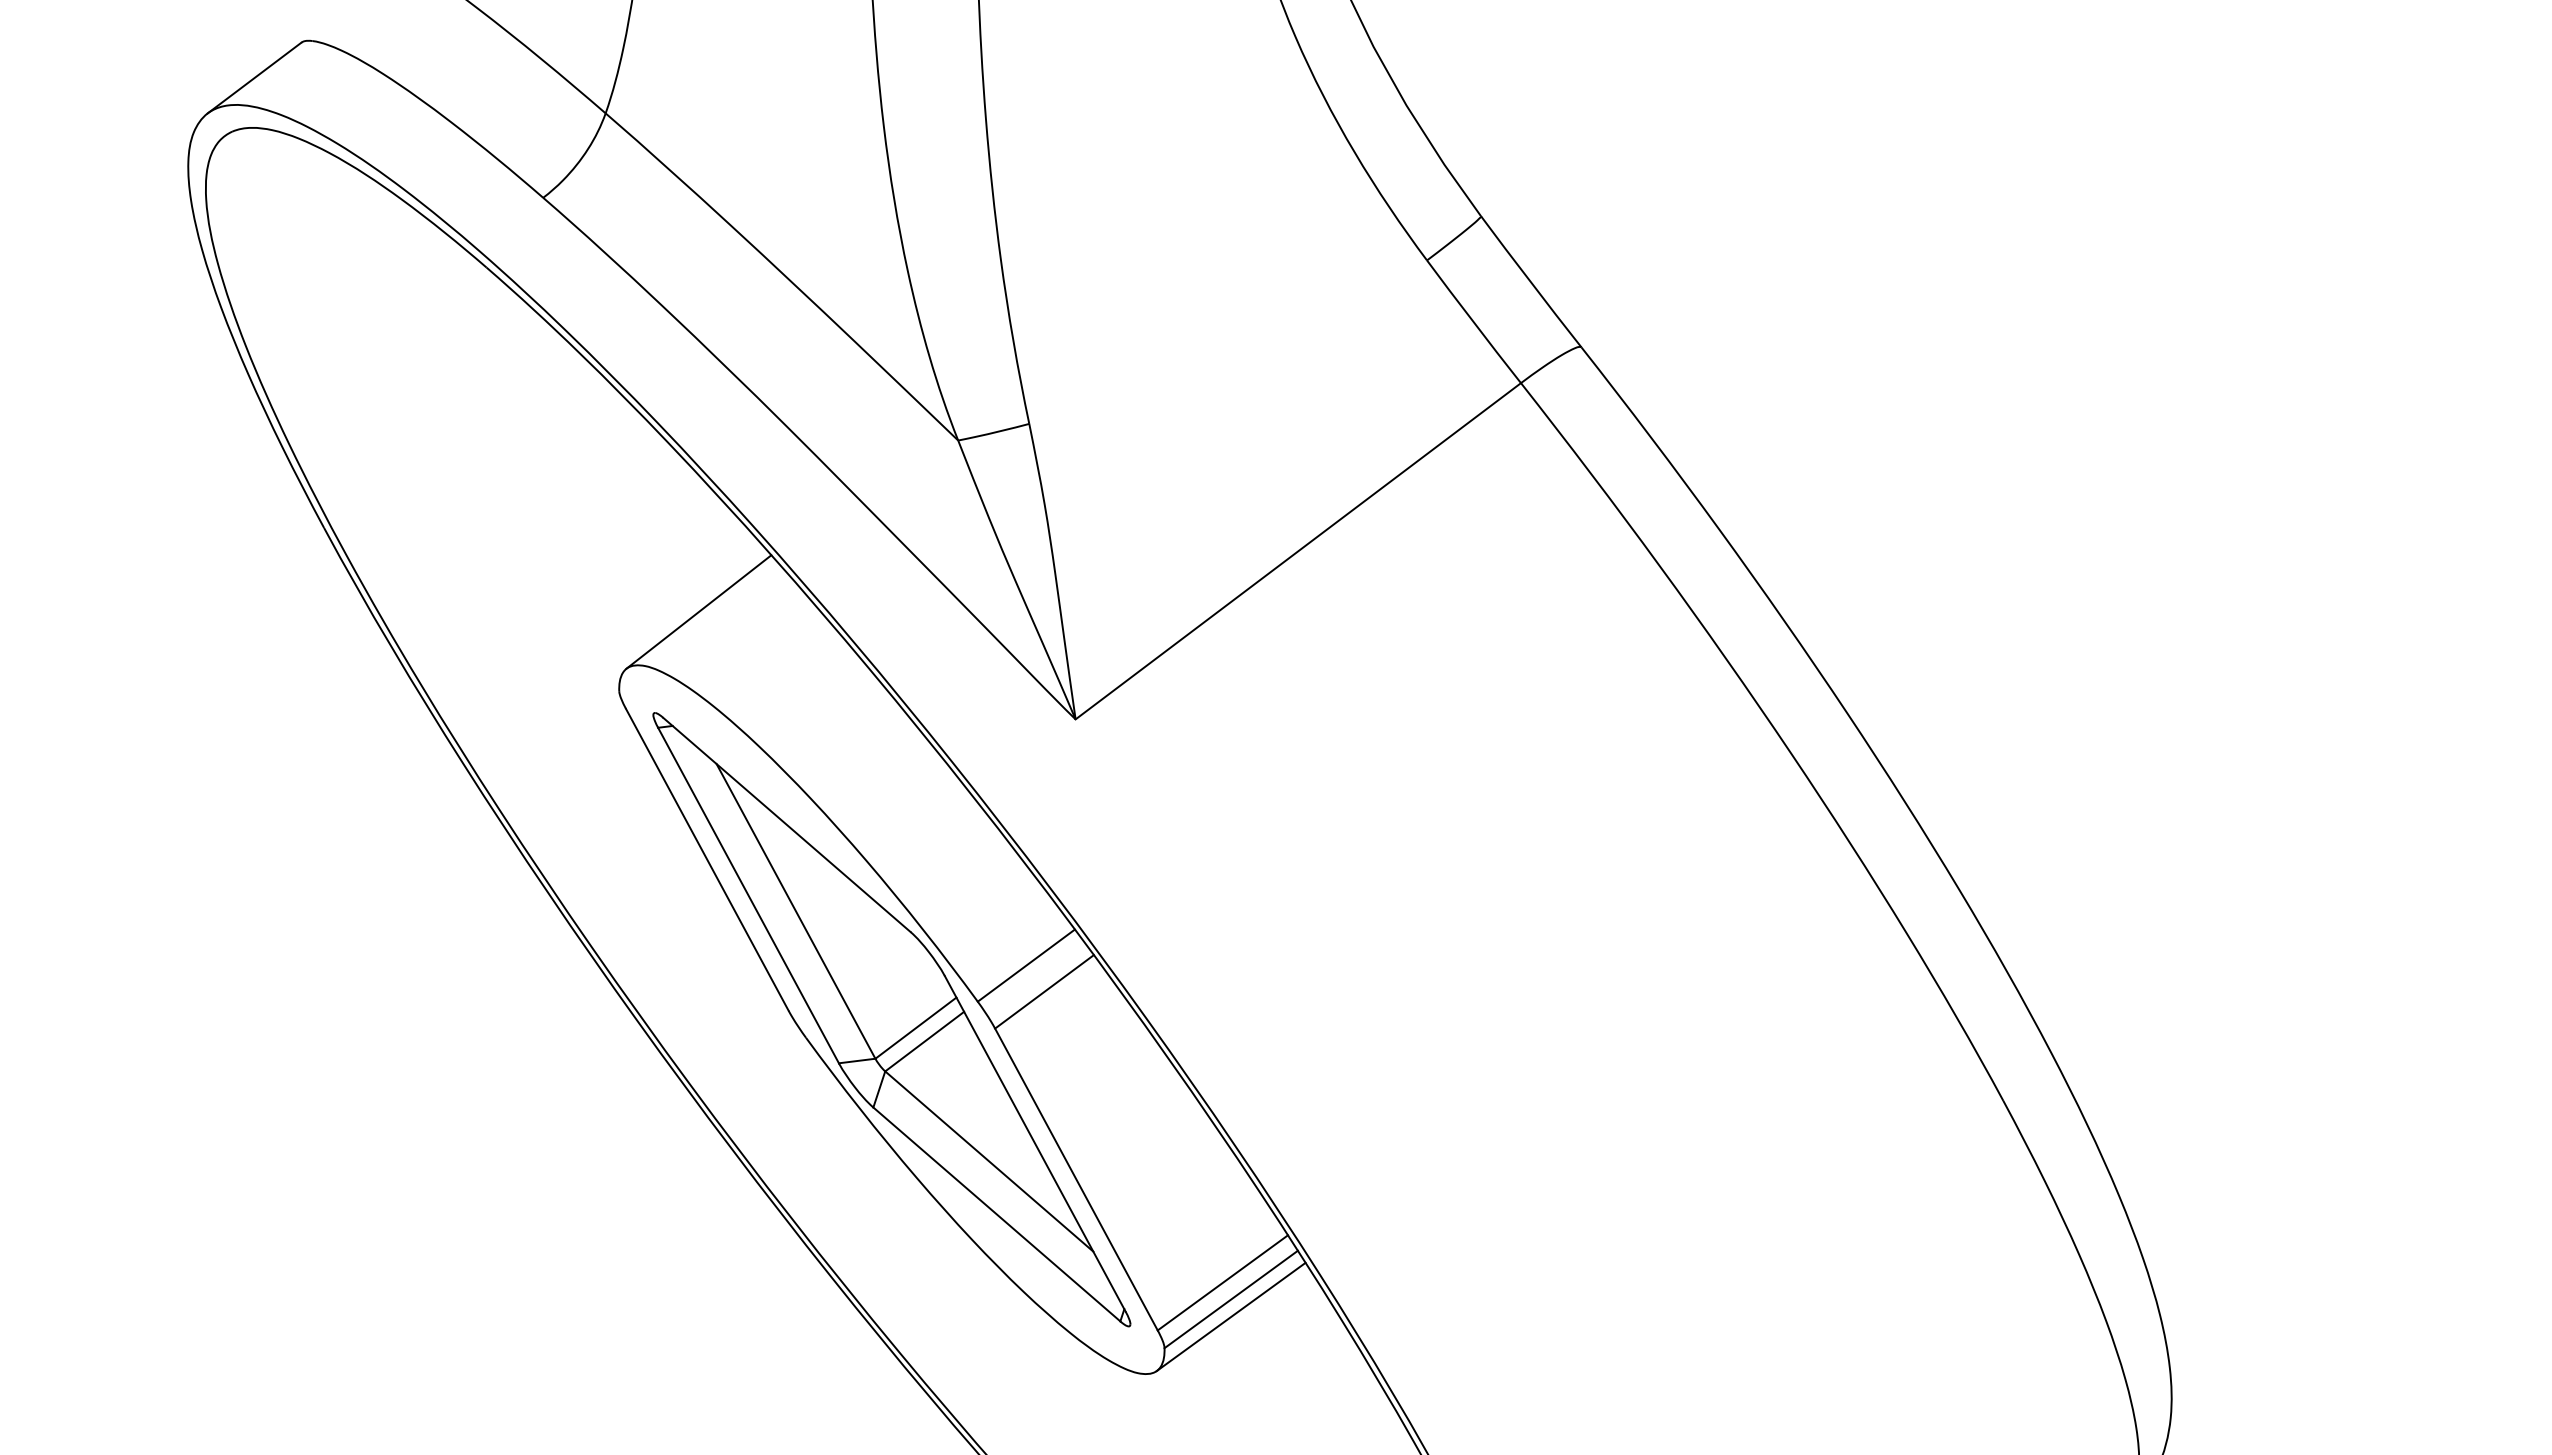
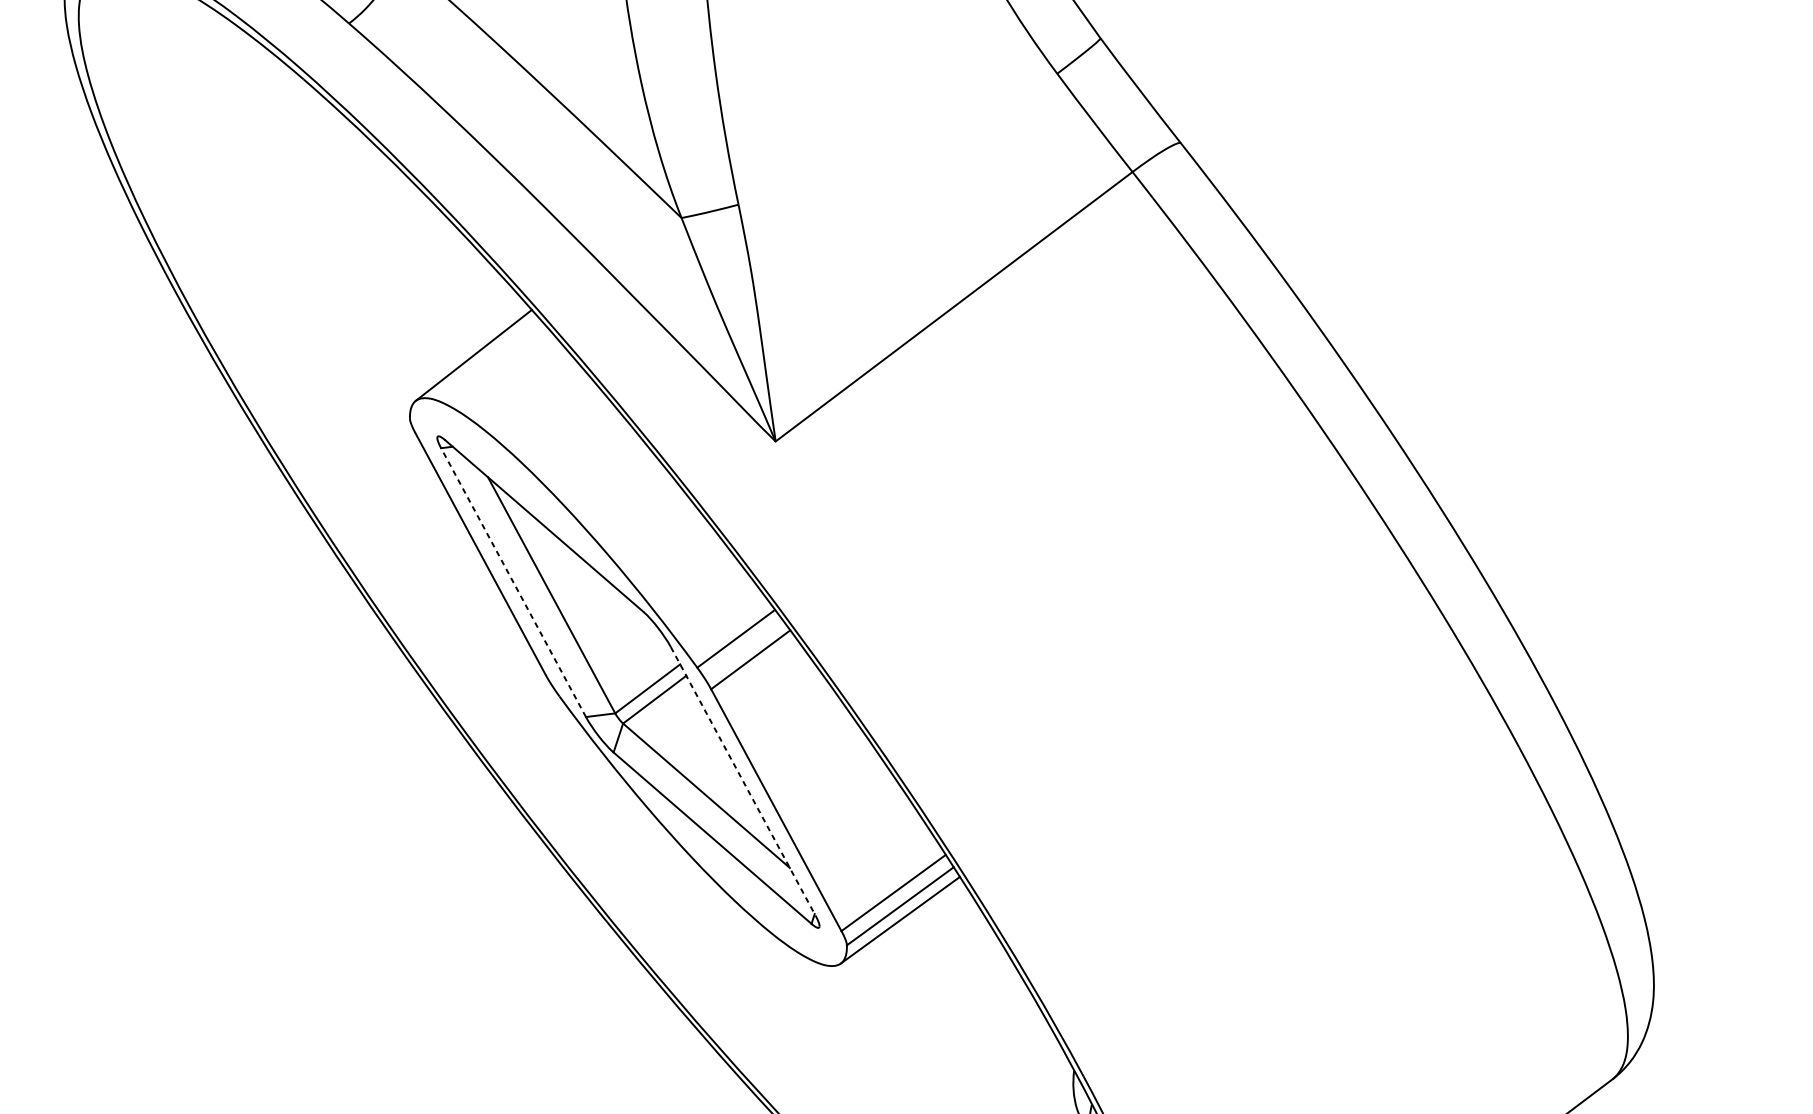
line: (748, 895) -> (513, 582), solid -> dashed
line: (1035, 1143) -> (743, 781), solid -> dashed

